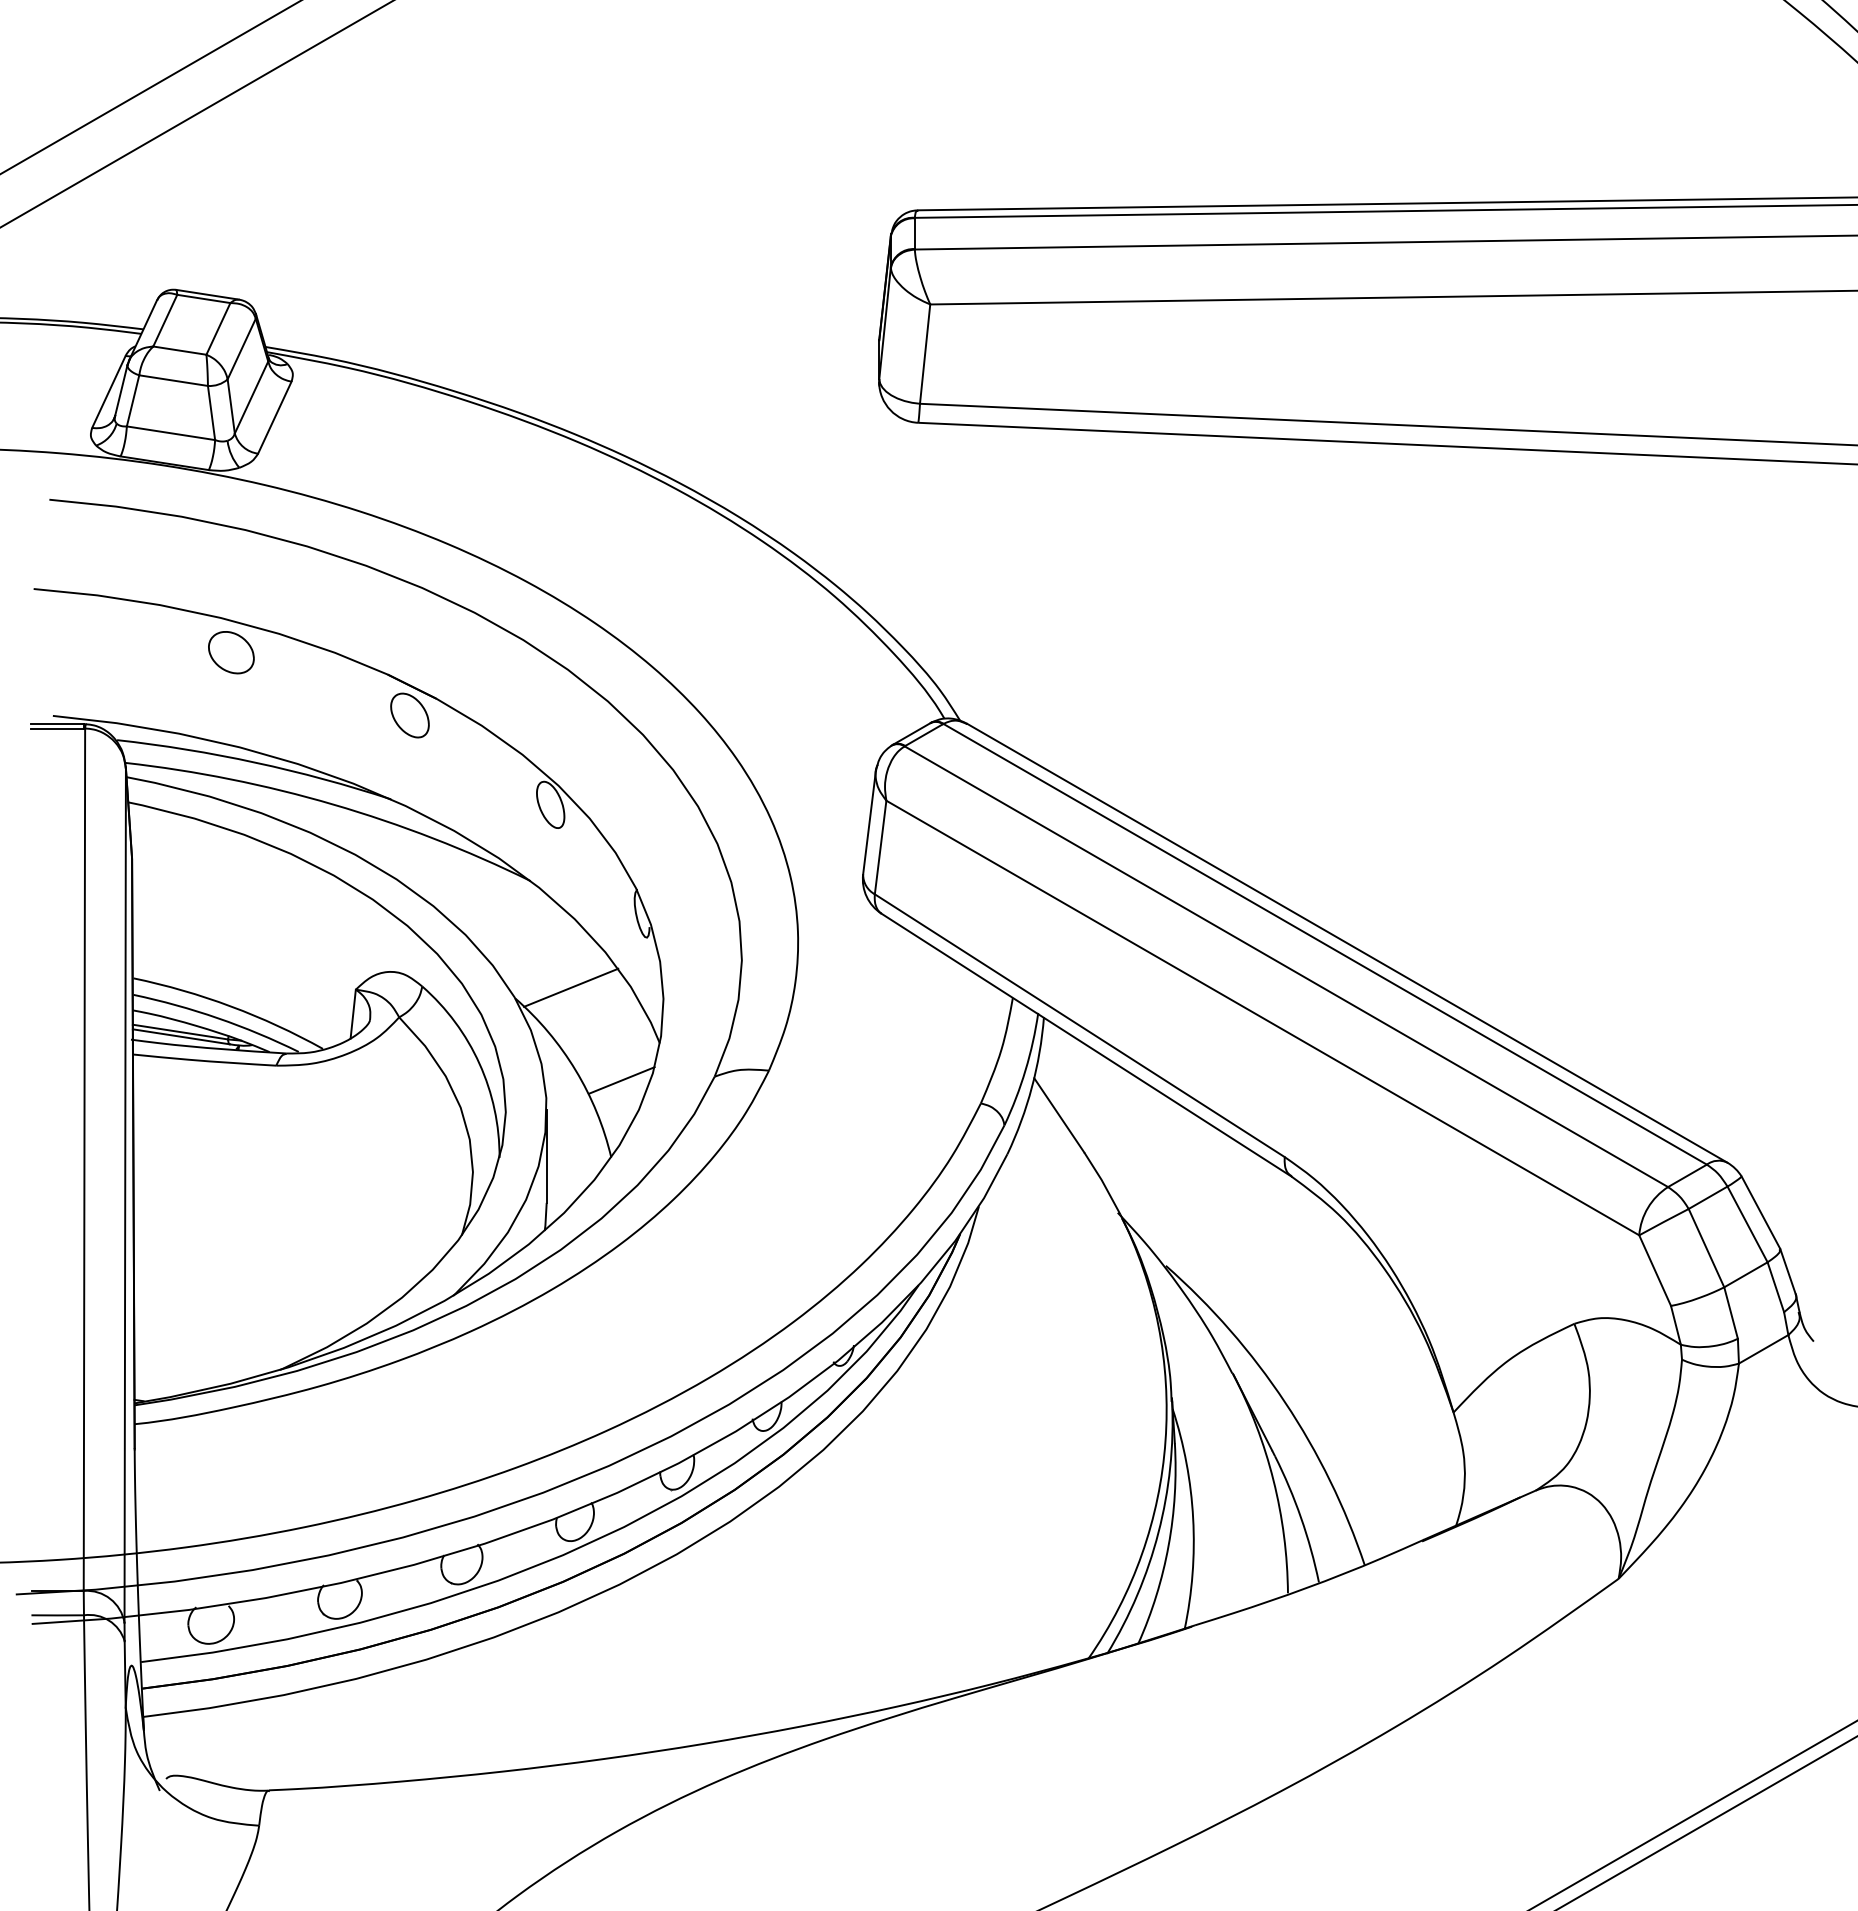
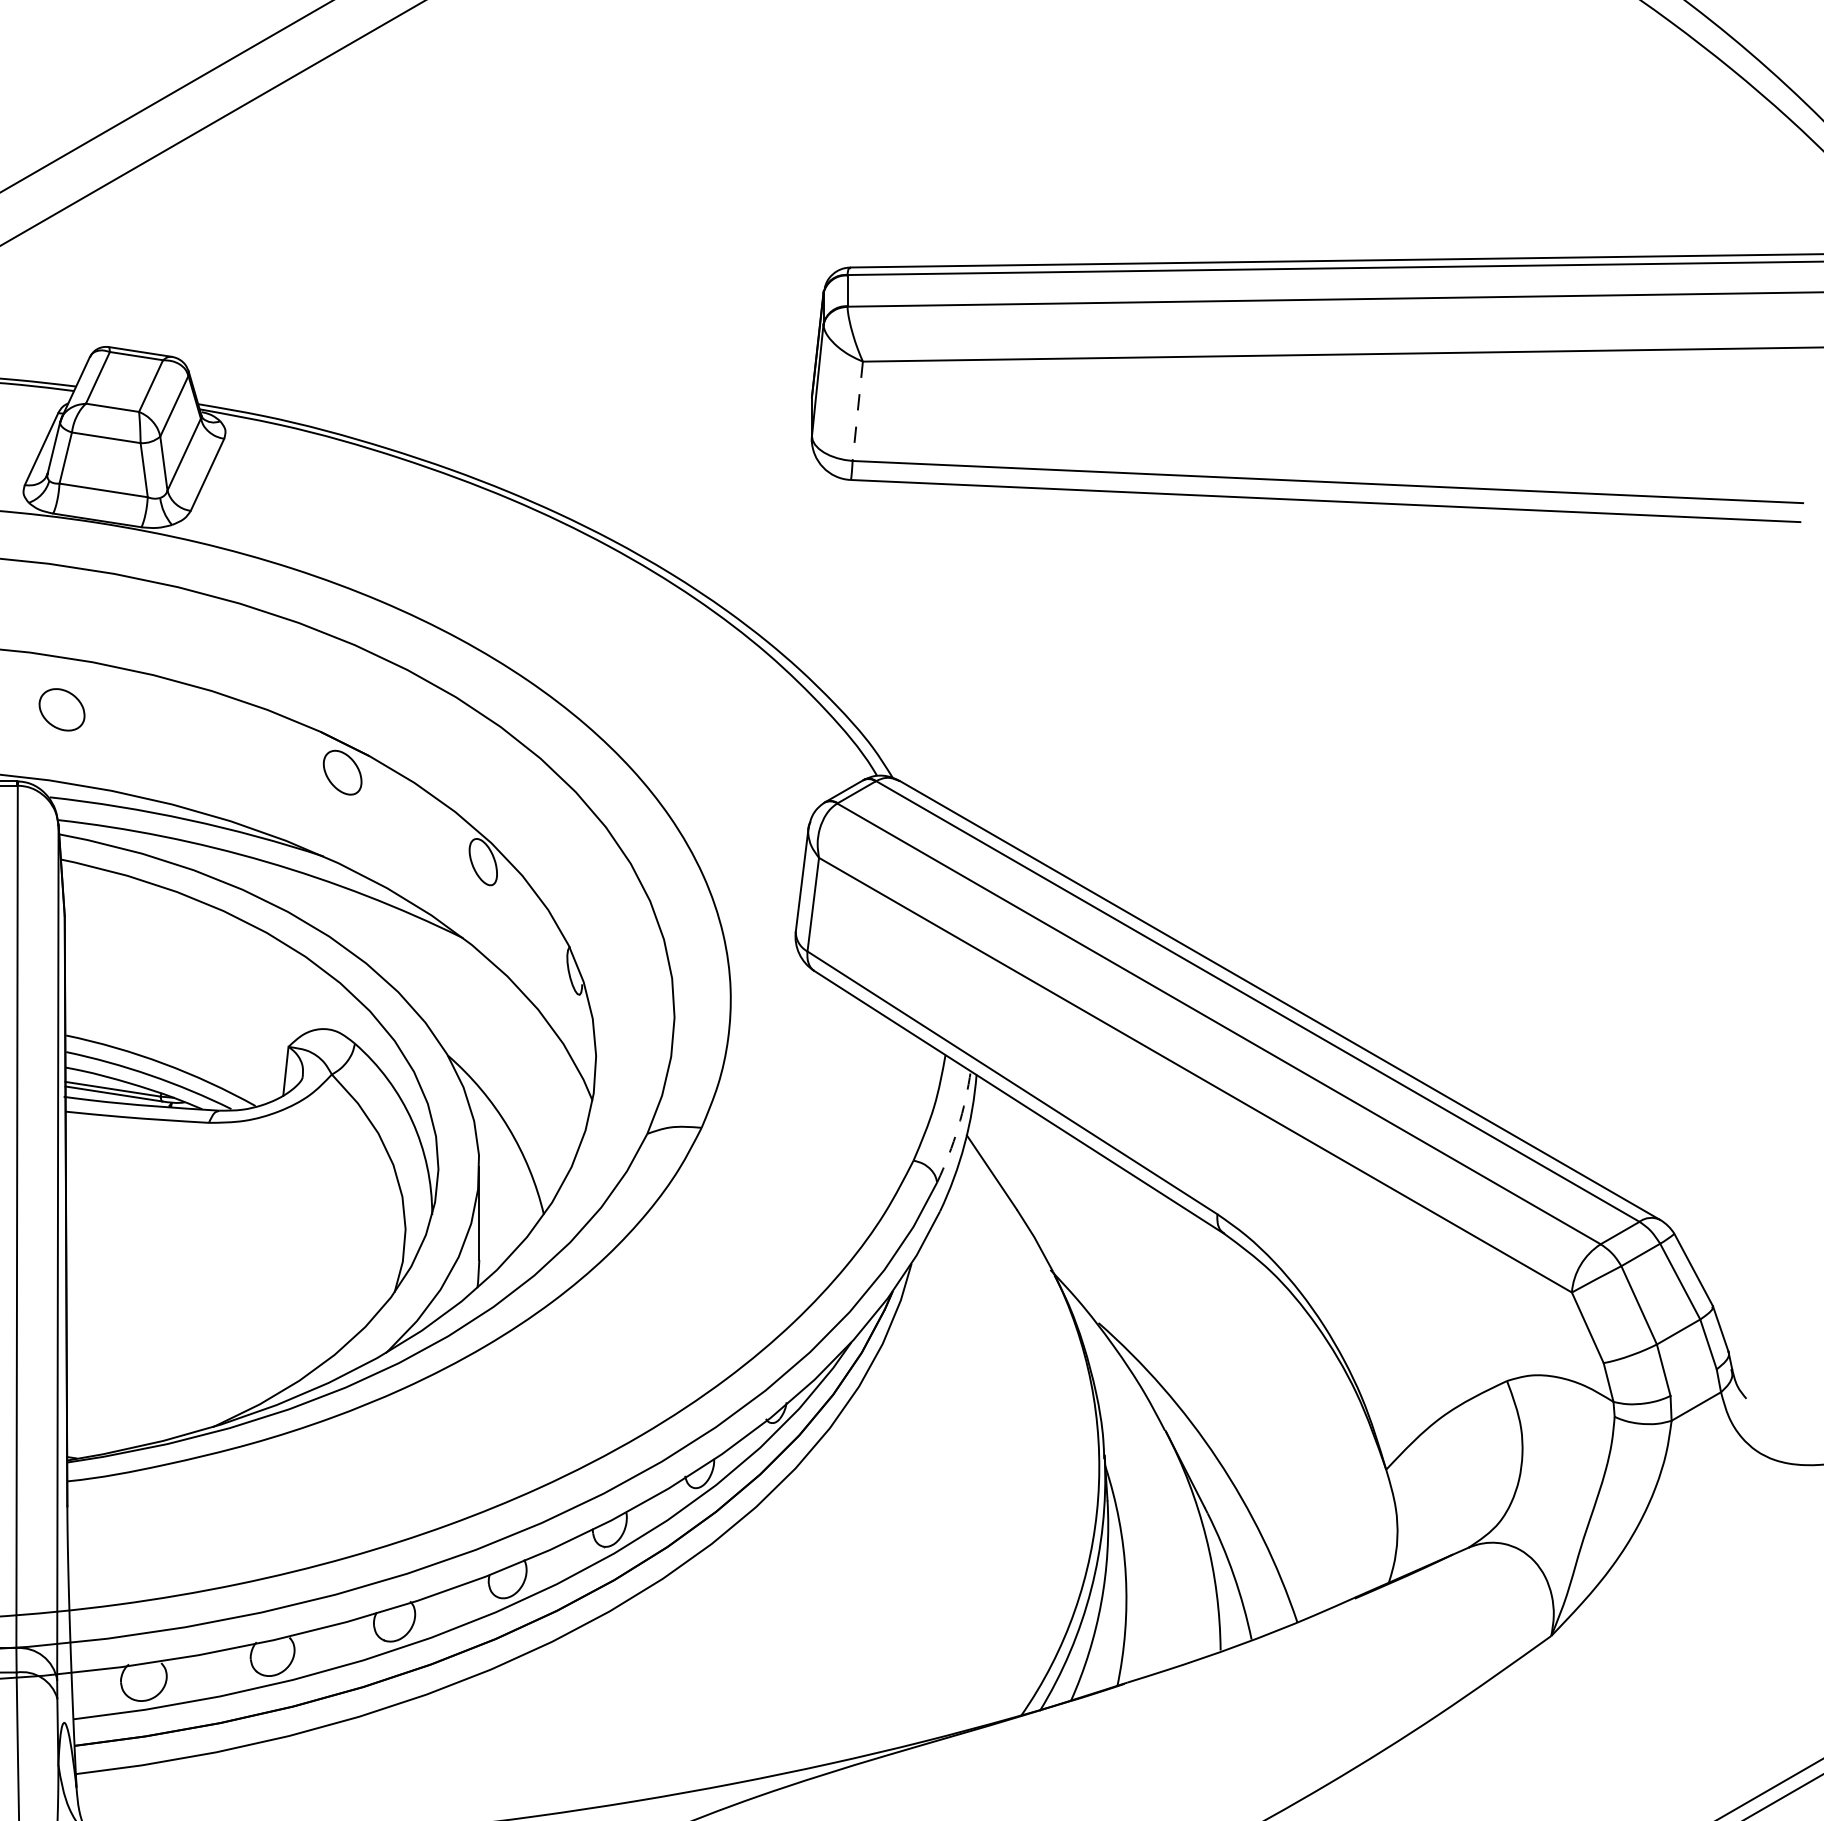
line: (925, 354) -> (858, 411), solid -> dashed
part: (231, 652) -> (62, 709), moved
line: (571, 987) -> (504, 1044), removed
arc: (1025, 1070) -> (958, 1127), solid -> dashed
line: (621, 1080) -> (554, 1137), removed

